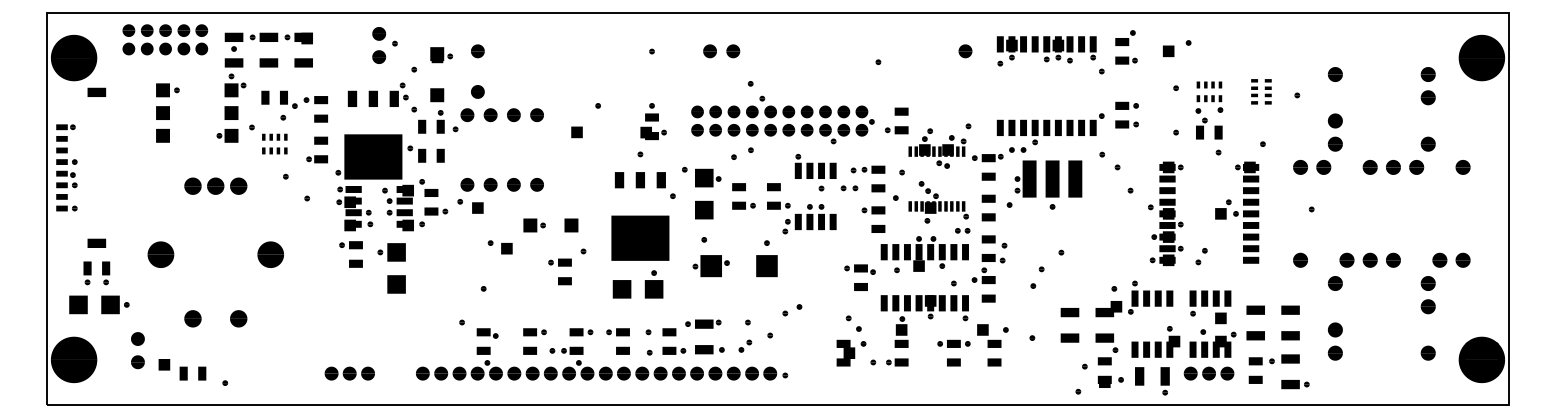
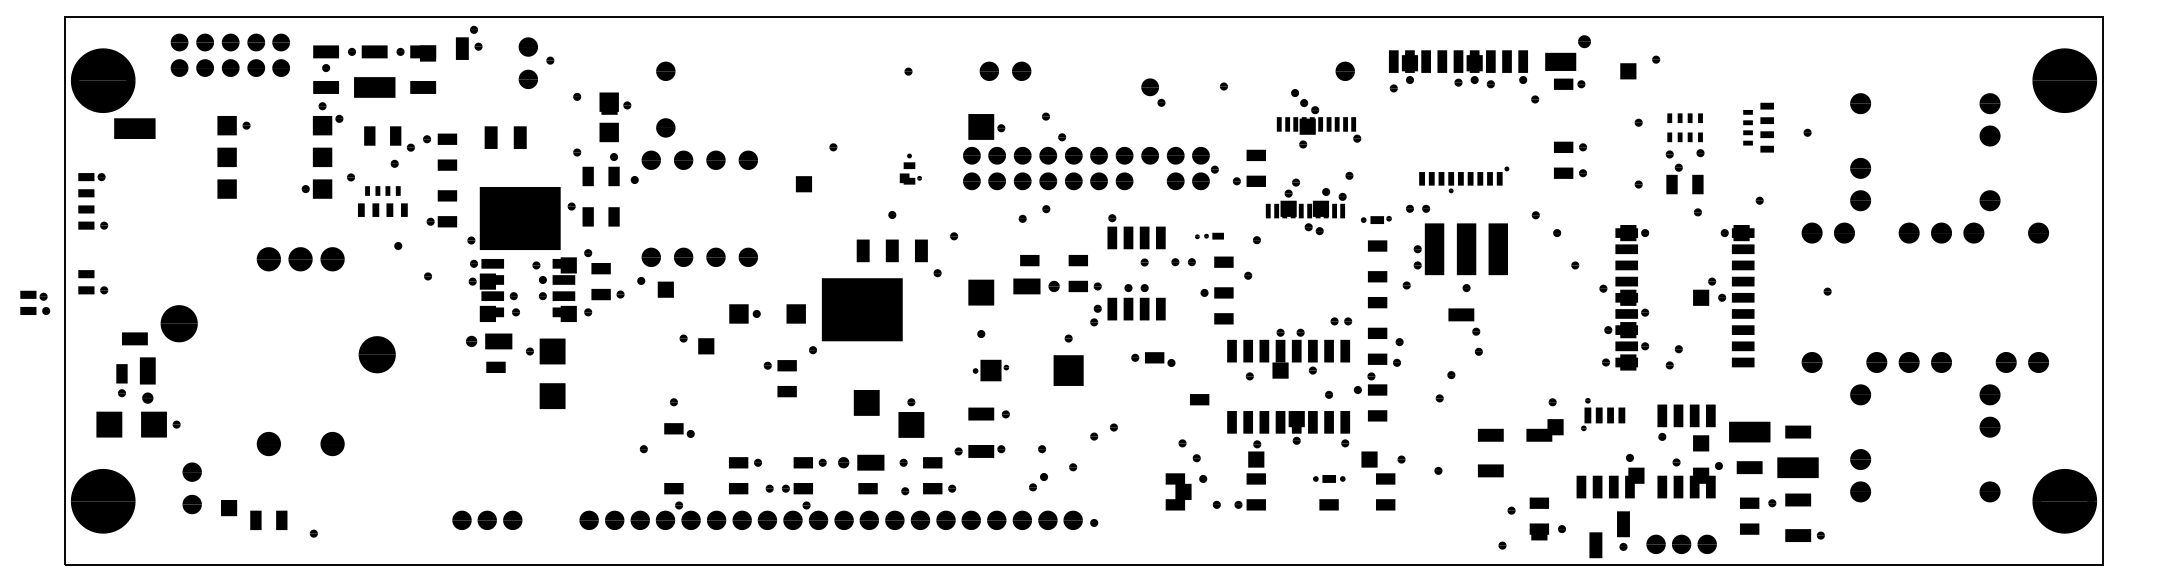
part: (1125, 37) -> (1568, 52), size x1.6
part: (441, 55) -> (615, 103), moved
part: (268, 62) -> (374, 87), size x1.6
part: (1267, 91) -> (1766, 127), size x1.4
part: (96, 92) -> (134, 128), size x1.6
part: (399, 94) -> (469, 42), moved
part: (653, 121) -> (910, 168), size x0.6
part: (1051, 128) -> (1464, 179), size x0.6
part: (827, 134) -> (1153, 92), moved
part: (274, 150) -> (382, 209), size x1.4
part: (987, 157) -> (1376, 219), size x0.7
part: (868, 169) -> (1209, 235), size x0.6
part: (708, 177) -> (986, 126), moved
part: (67, 179) -> (35, 302), moved
part: (938, 202) -> (1318, 118), moved
part: (743, 205) -> (1036, 286), size x1.4
part: (639, 238) -> (861, 309), moved
part: (350, 245) -> (488, 341), size x1.4
part: (160, 254) -> (178, 323), moved
part: (710, 266) -> (990, 370), size x0.7
part: (860, 269) -> (1153, 359), moved
part: (105, 273) -> (147, 380), size x1.4
part: (654, 283) -> (911, 417), moved
part: (1150, 297) -> (1602, 414), size x0.7
part: (1255, 309) -> (1749, 431), size x1.6
part: (617, 332) -> (860, 462), size x1.4
part: (487, 333) -> (679, 430), moved
part: (1290, 335) -> (1798, 467), size x1.6
part: (1107, 342) -> (1464, 321), moved
part: (954, 343) -> (1329, 478), size x0.7
part: (709, 349) -> (988, 413), moved
part: (1208, 372) -> (1681, 543), moved
part: (1139, 376) -> (1595, 545), moved

